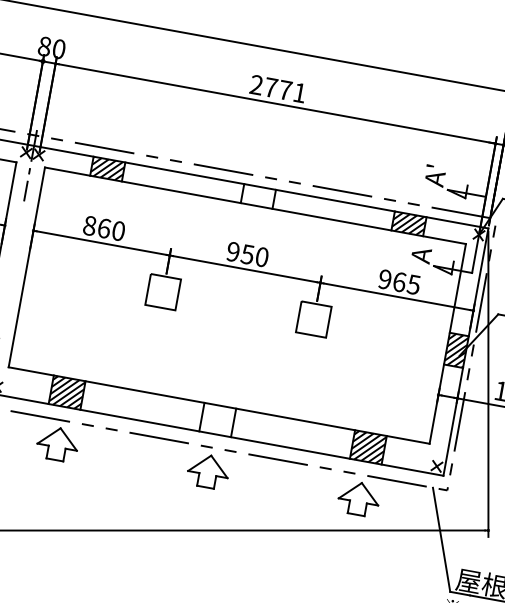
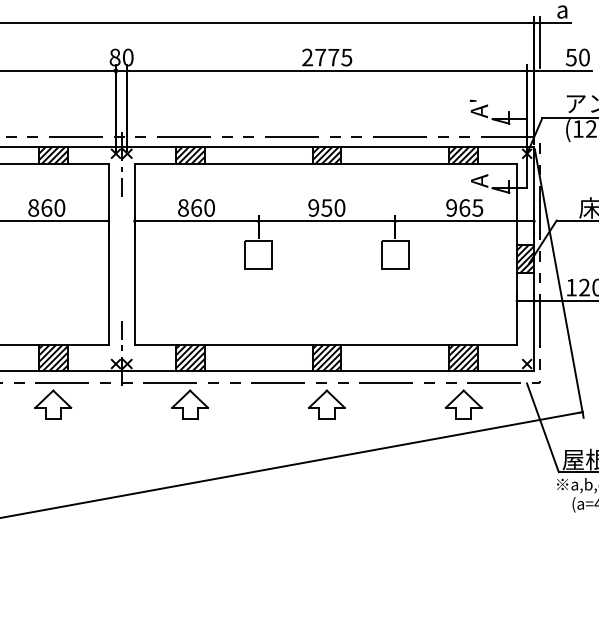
text: (299, 92) -> (346, 57), 2771 -> 2775
hatch: (258, 195) -> (326, 154), added
hatch: (217, 420) -> (326, 358), added

